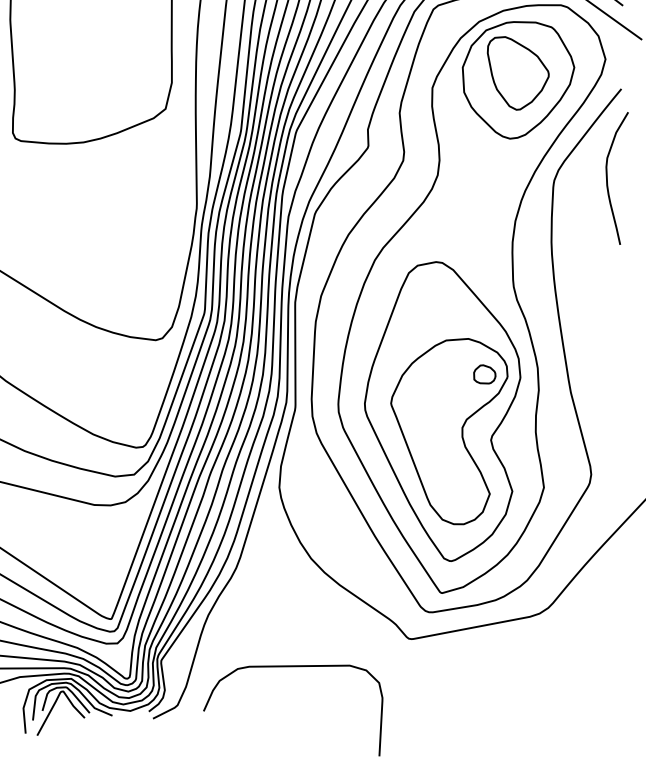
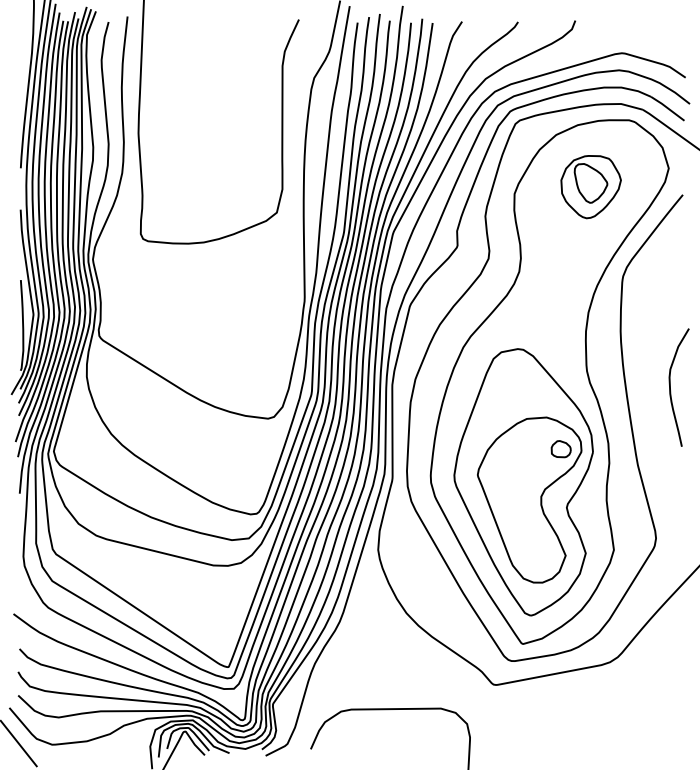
part: (517, 79) -> (590, 186), size x0.6
curve: (607, 178) -> (670, 387), moved

